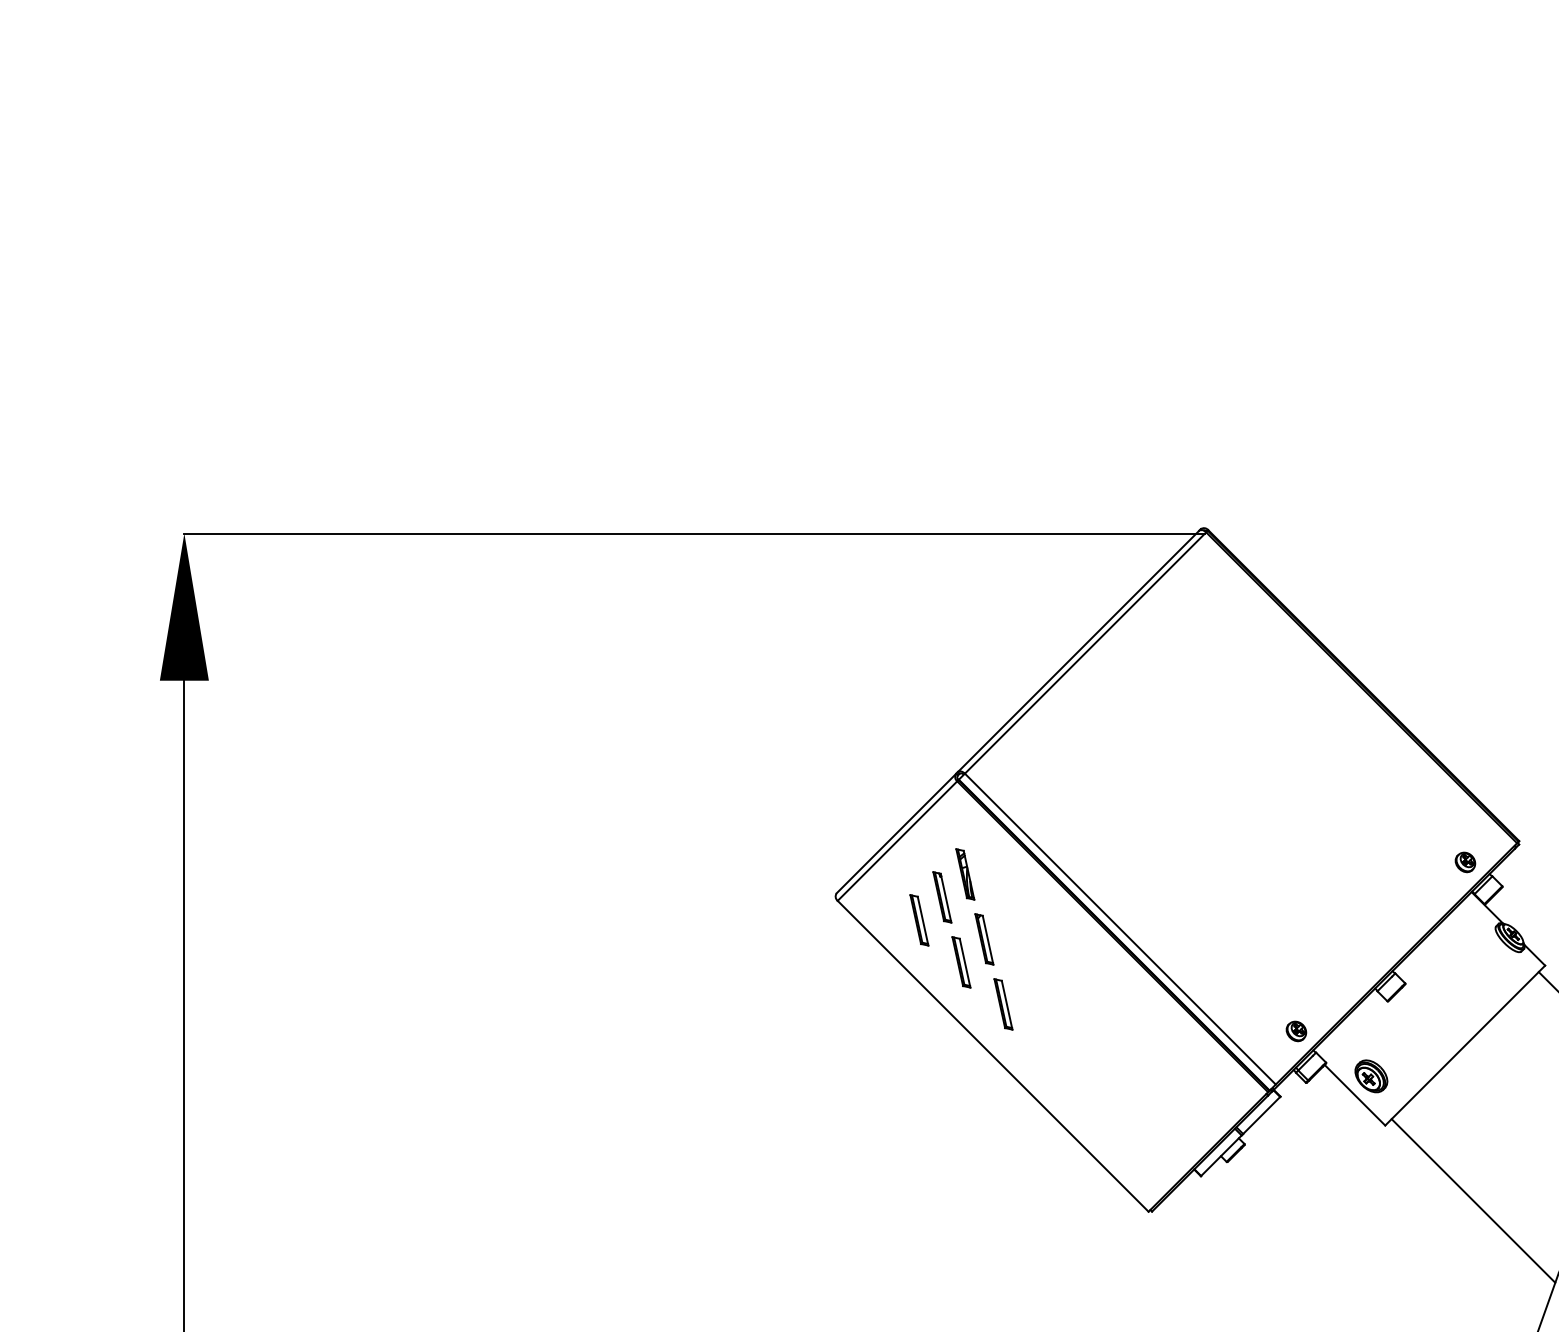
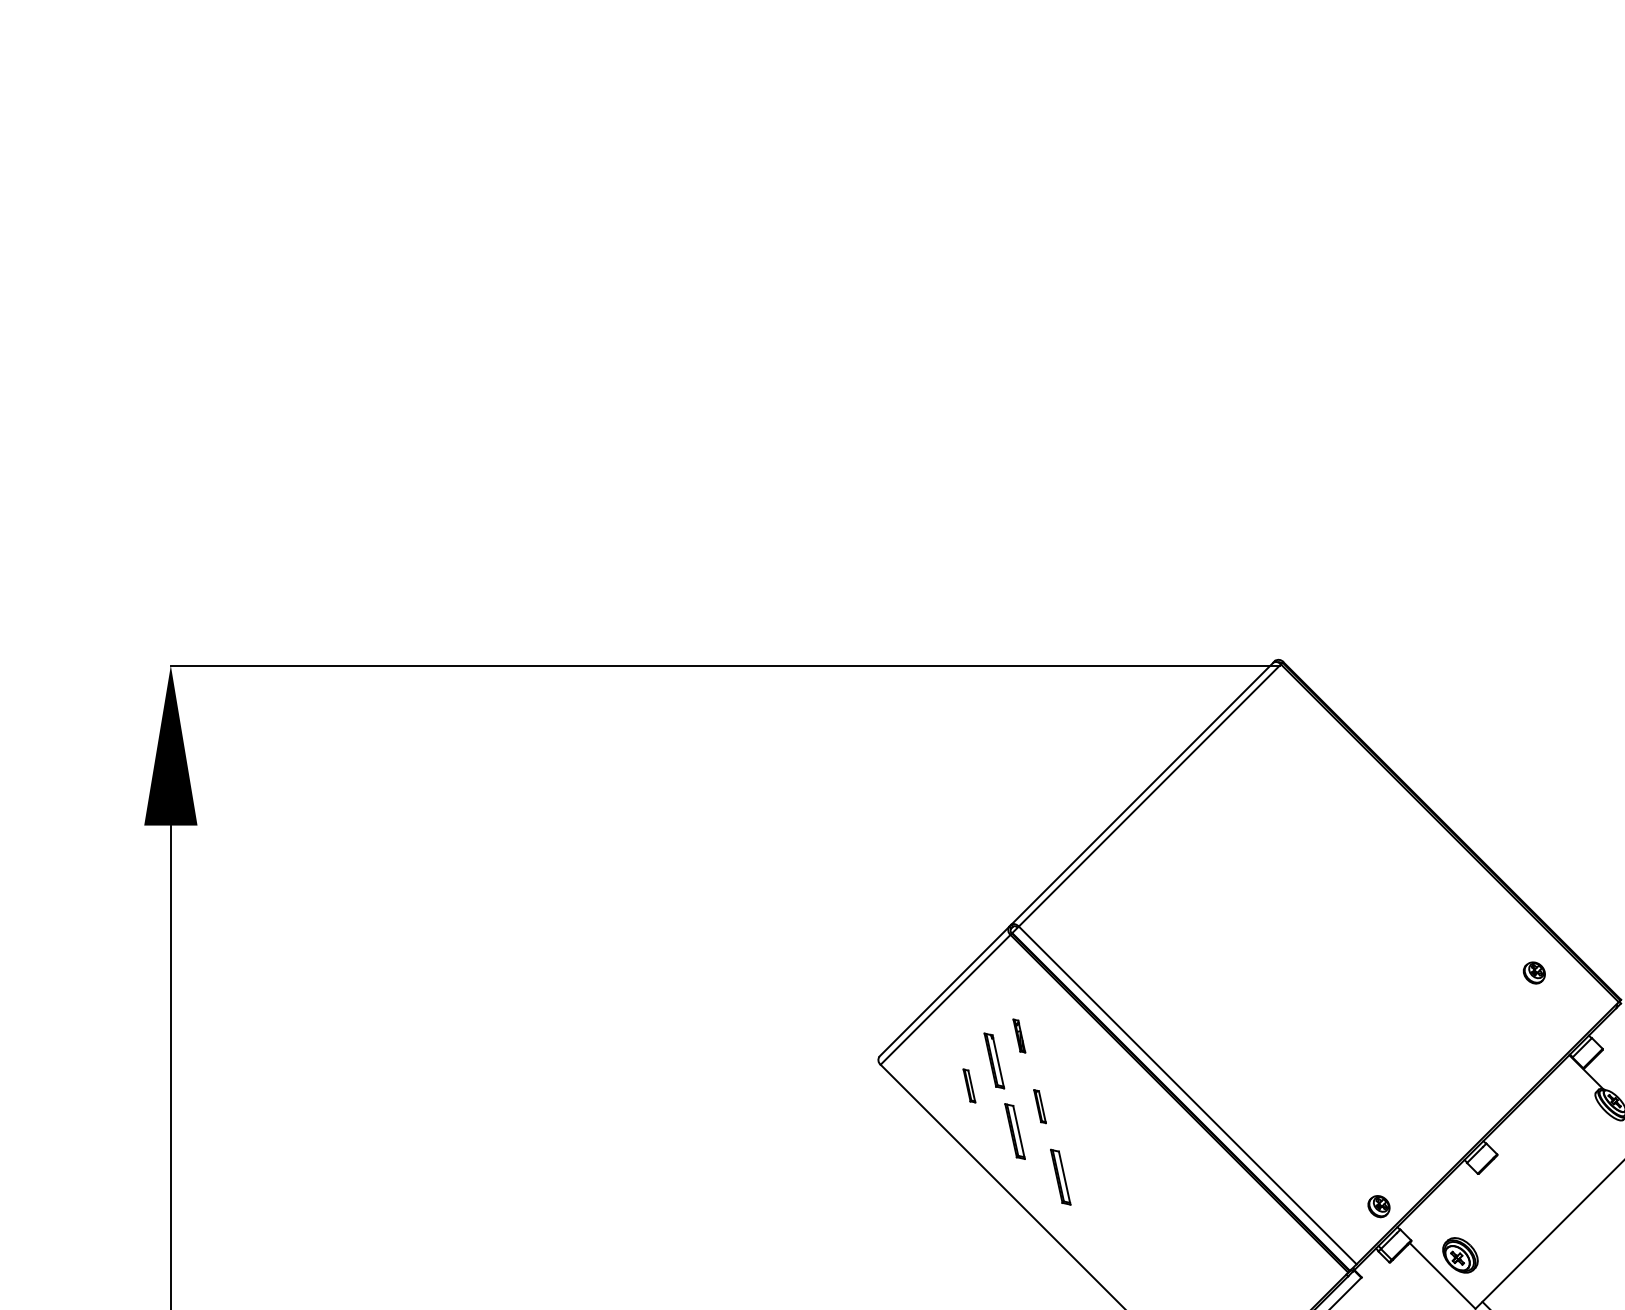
part: (1465, 862) -> (1534, 973), moved
part: (965, 874) -> (1019, 1036), size x0.6
part: (919, 920) -> (969, 1086), size x0.6
part: (984, 939) -> (1040, 1106), size x0.6

